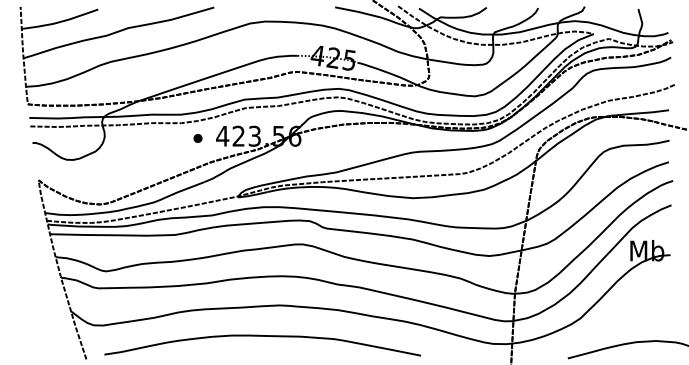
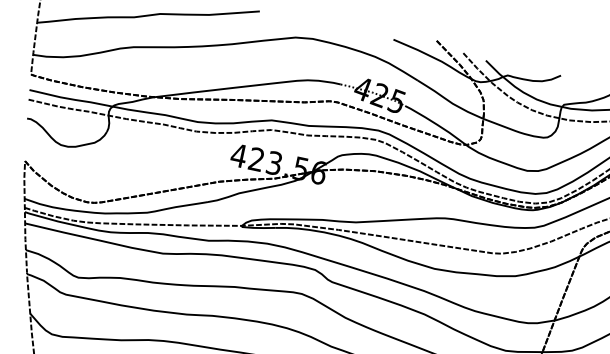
part: (197, 138) -> (210, 152), removed

